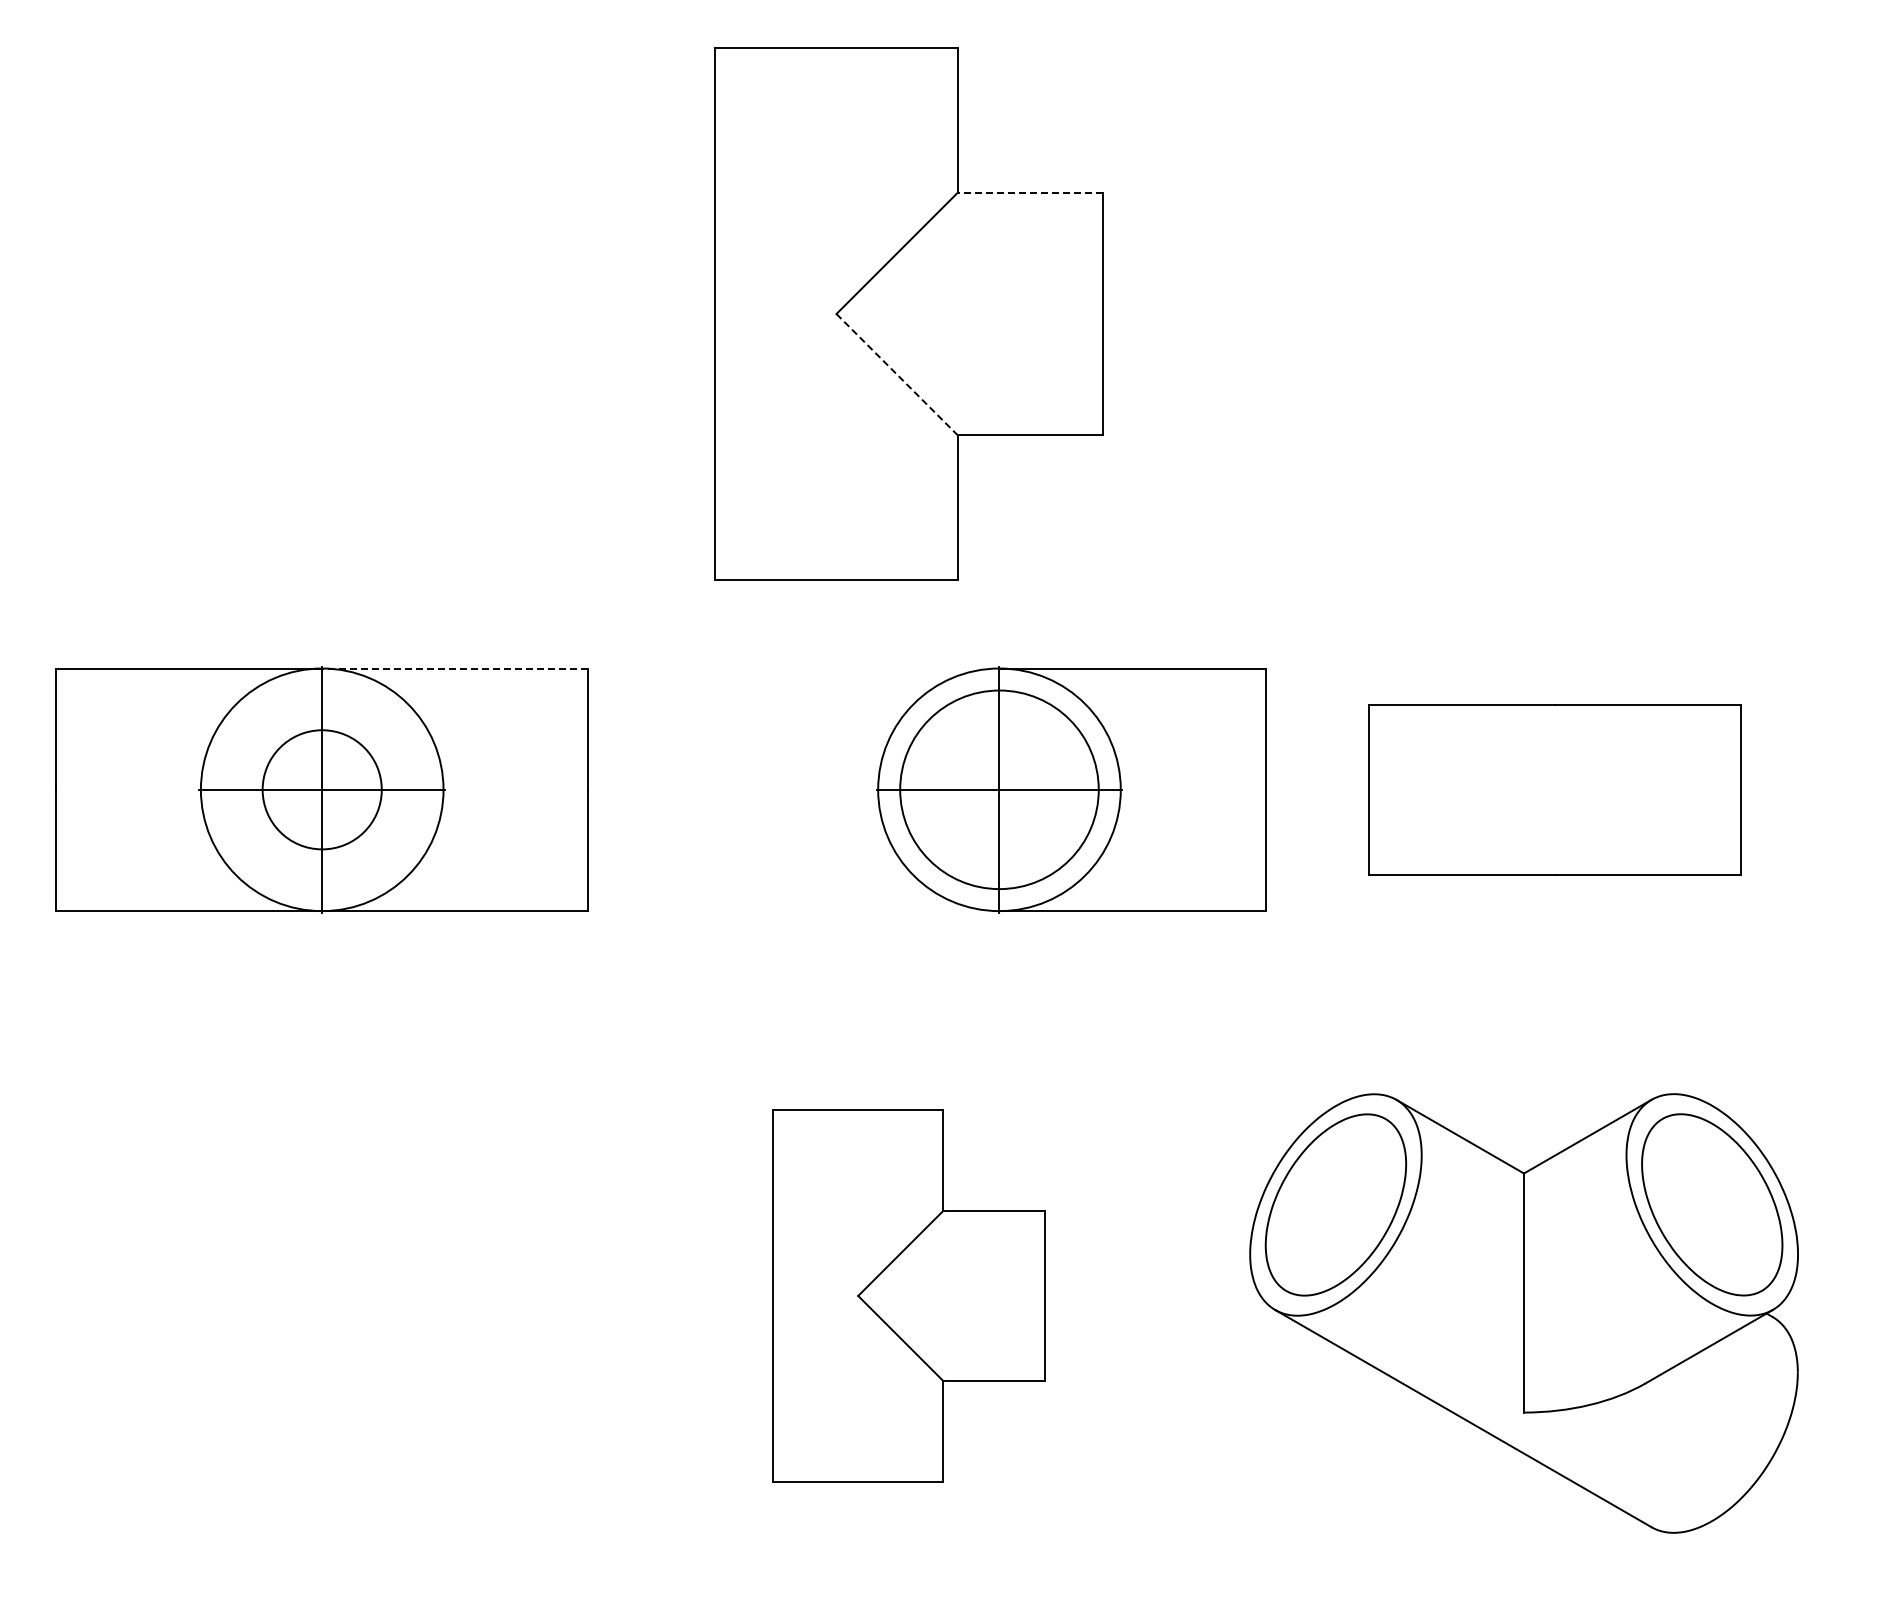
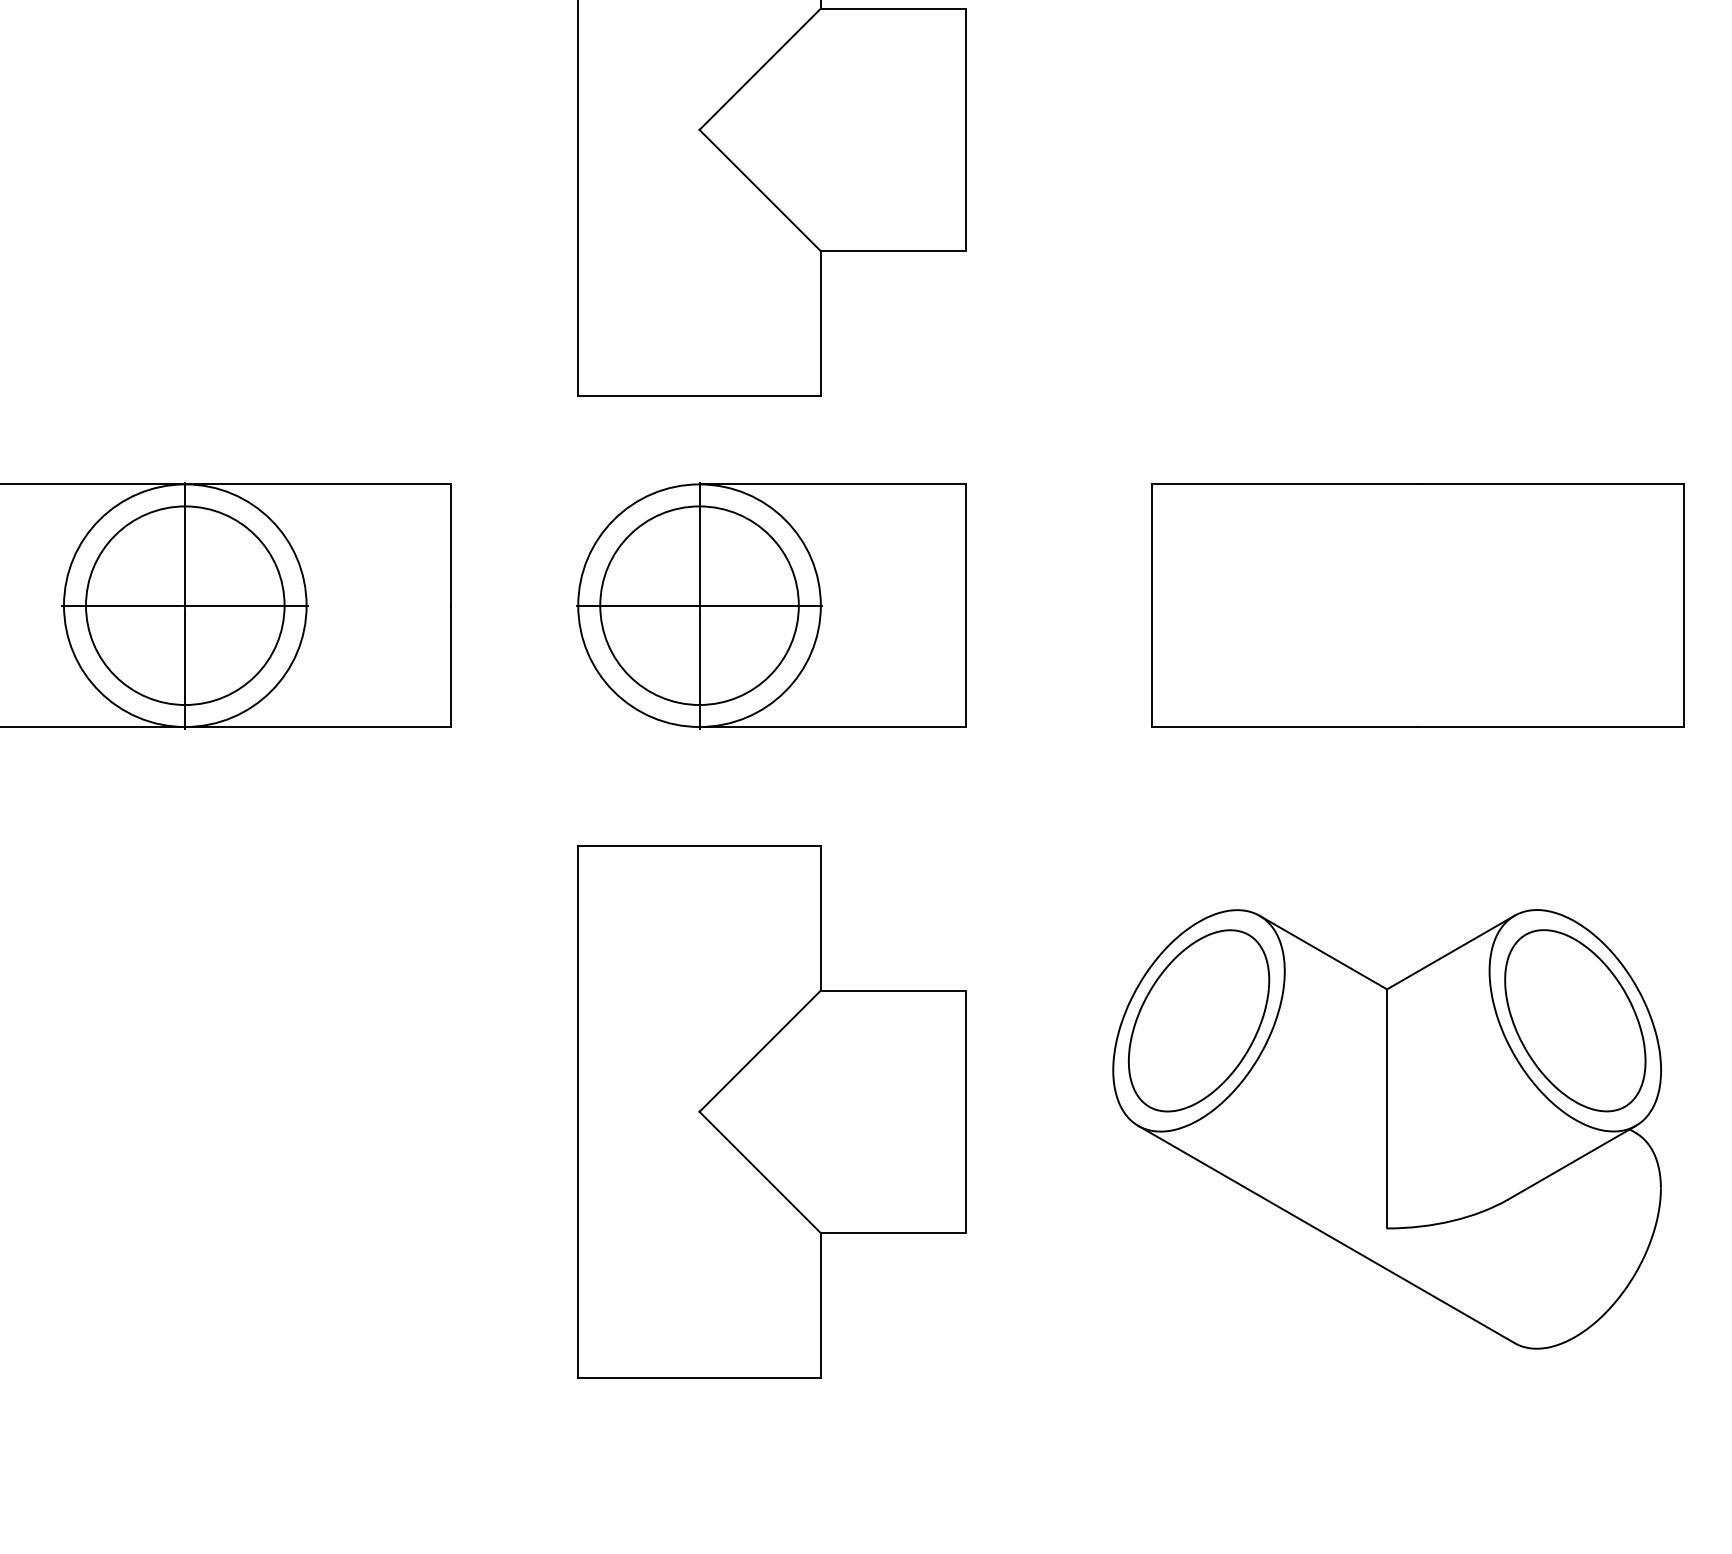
line: (1029, 192) -> (892, 8), dashed -> solid
line: (897, 374) -> (760, 190), dashed -> solid
line: (455, 668) -> (318, 484), dashed -> solid
circle: (321, 789) -> (184, 605), size x1.67
part: (1071, 789) -> (771, 605), moved
part: (1554, 789) -> (1417, 605), size x1.43
part: (908, 1295) -> (771, 1111), size x1.43

